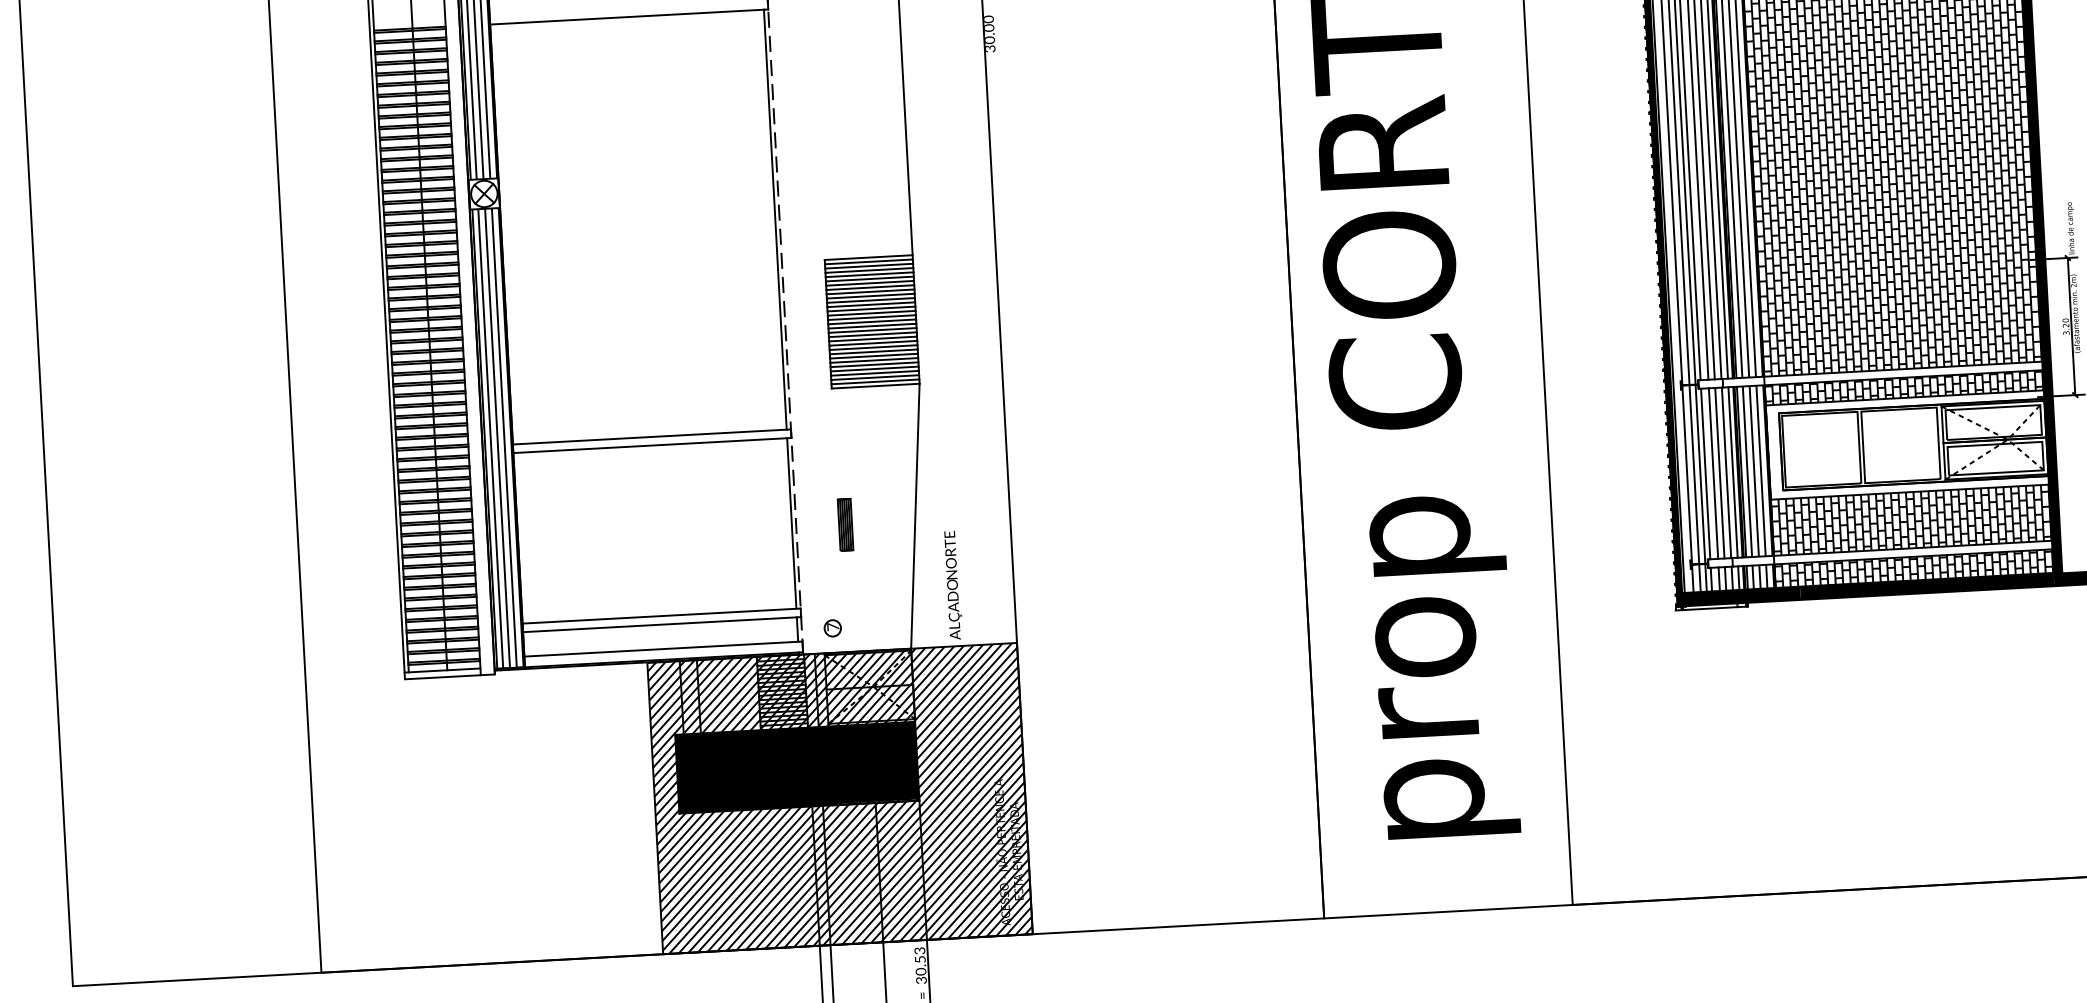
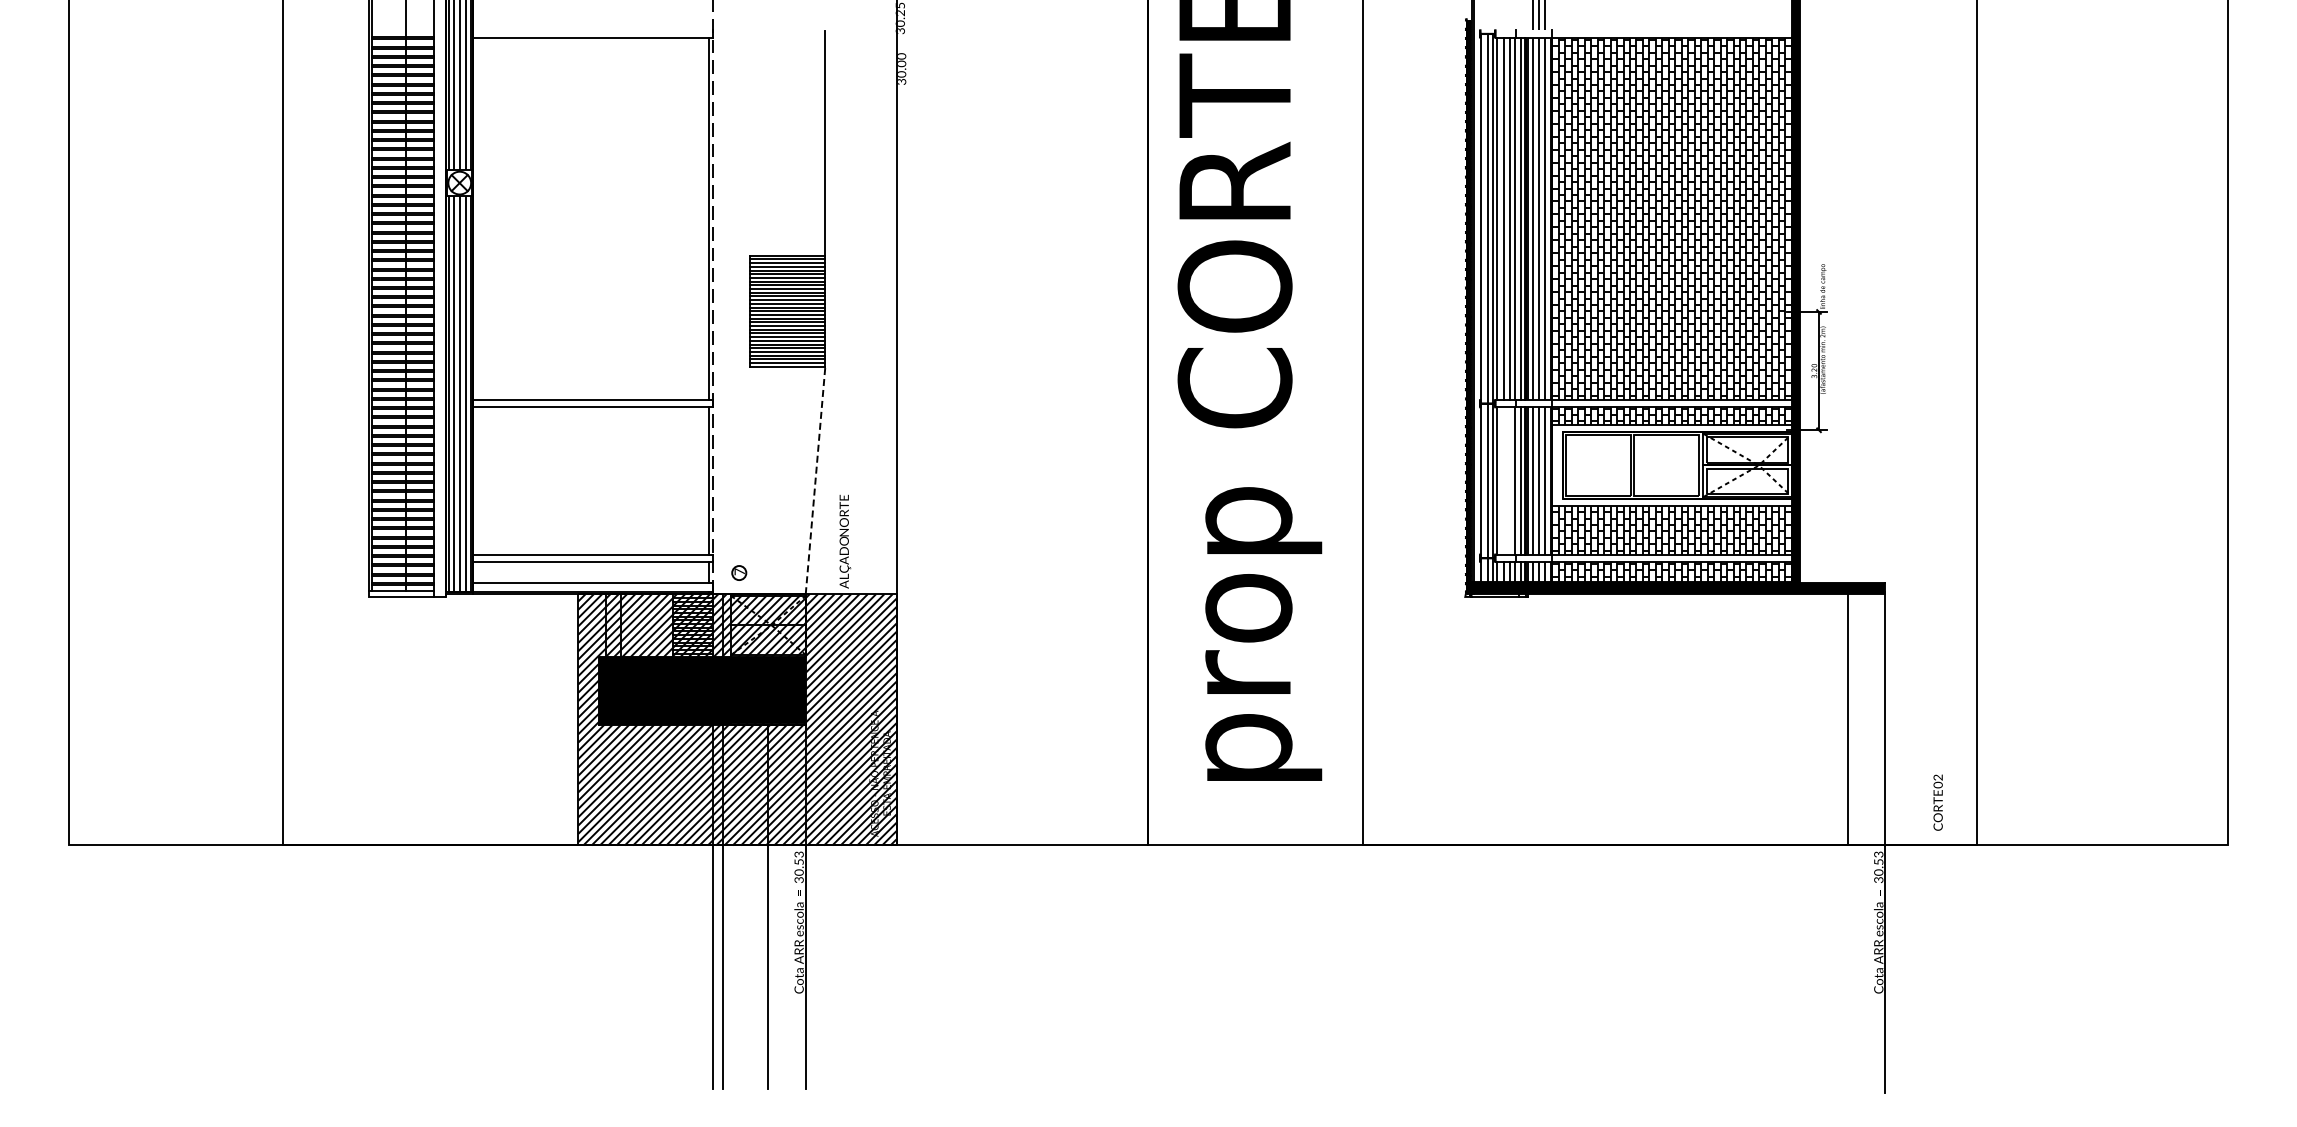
line: (1719, 472) -> (1509, 480), removed
line: (1713, 473) -> (1504, 480), removed
line: (915, 515) -> (815, 479), solid -> dashed
part: (846, 524) -> (755, 484), removed

